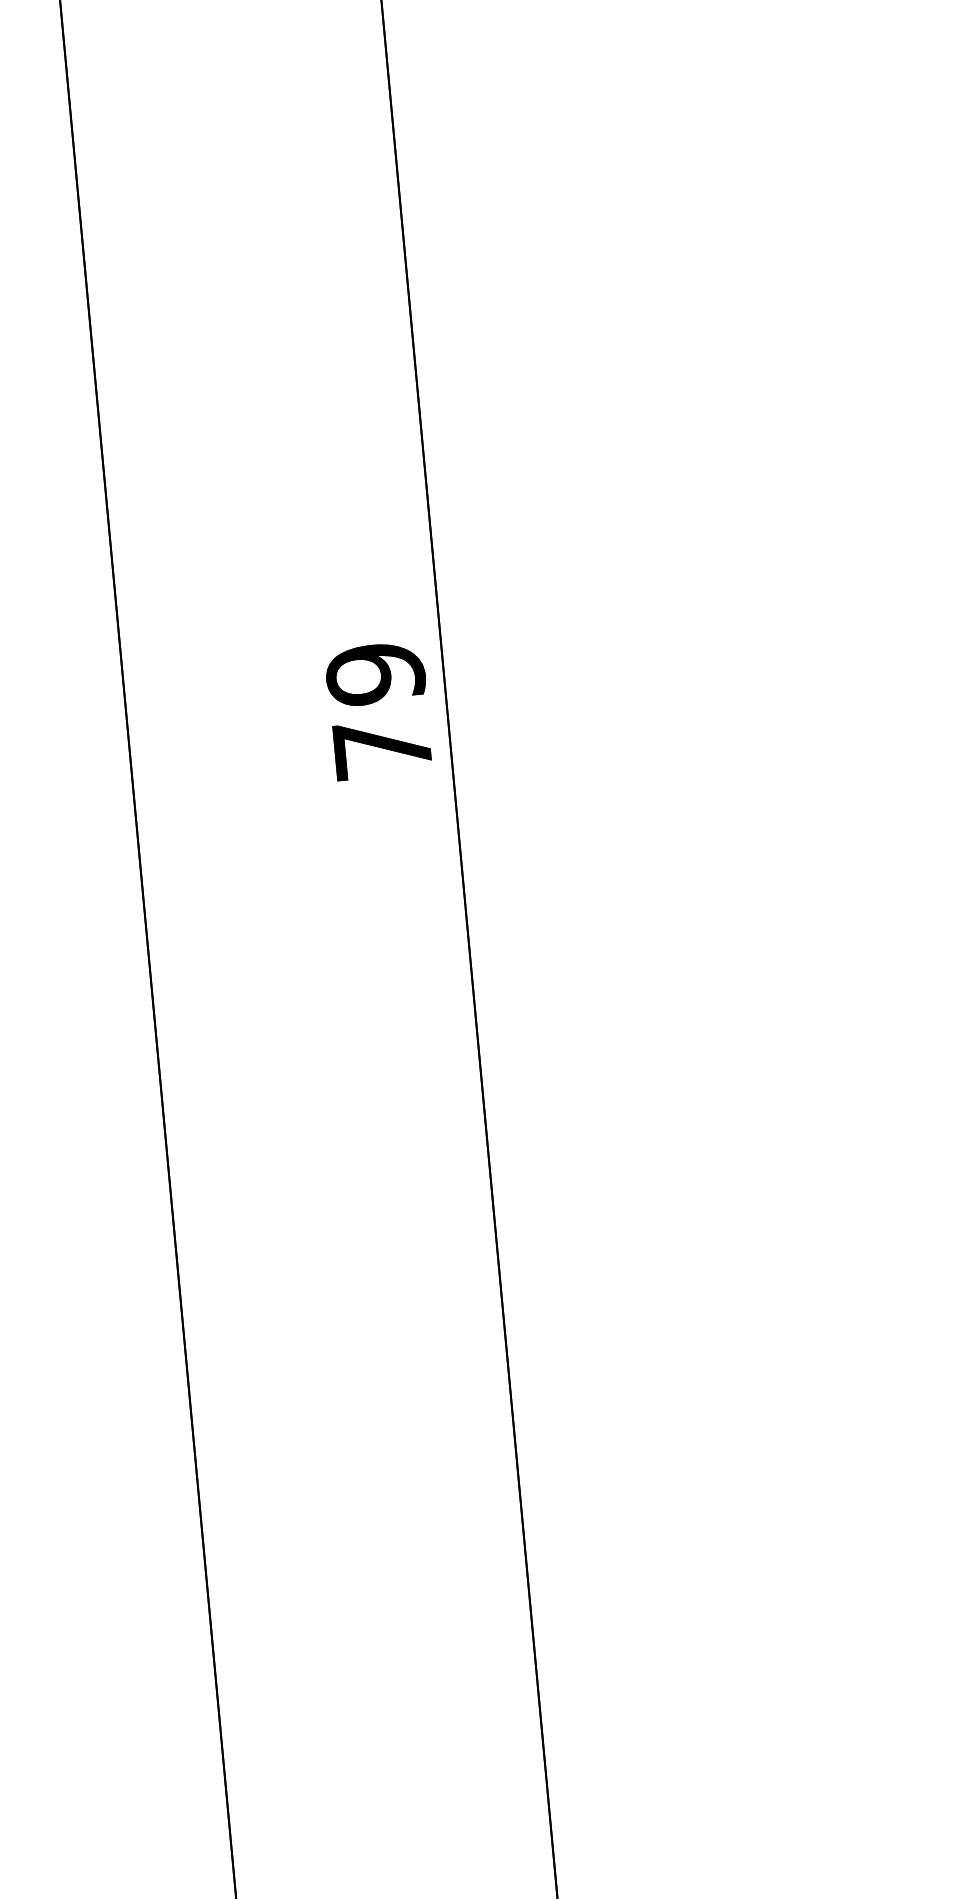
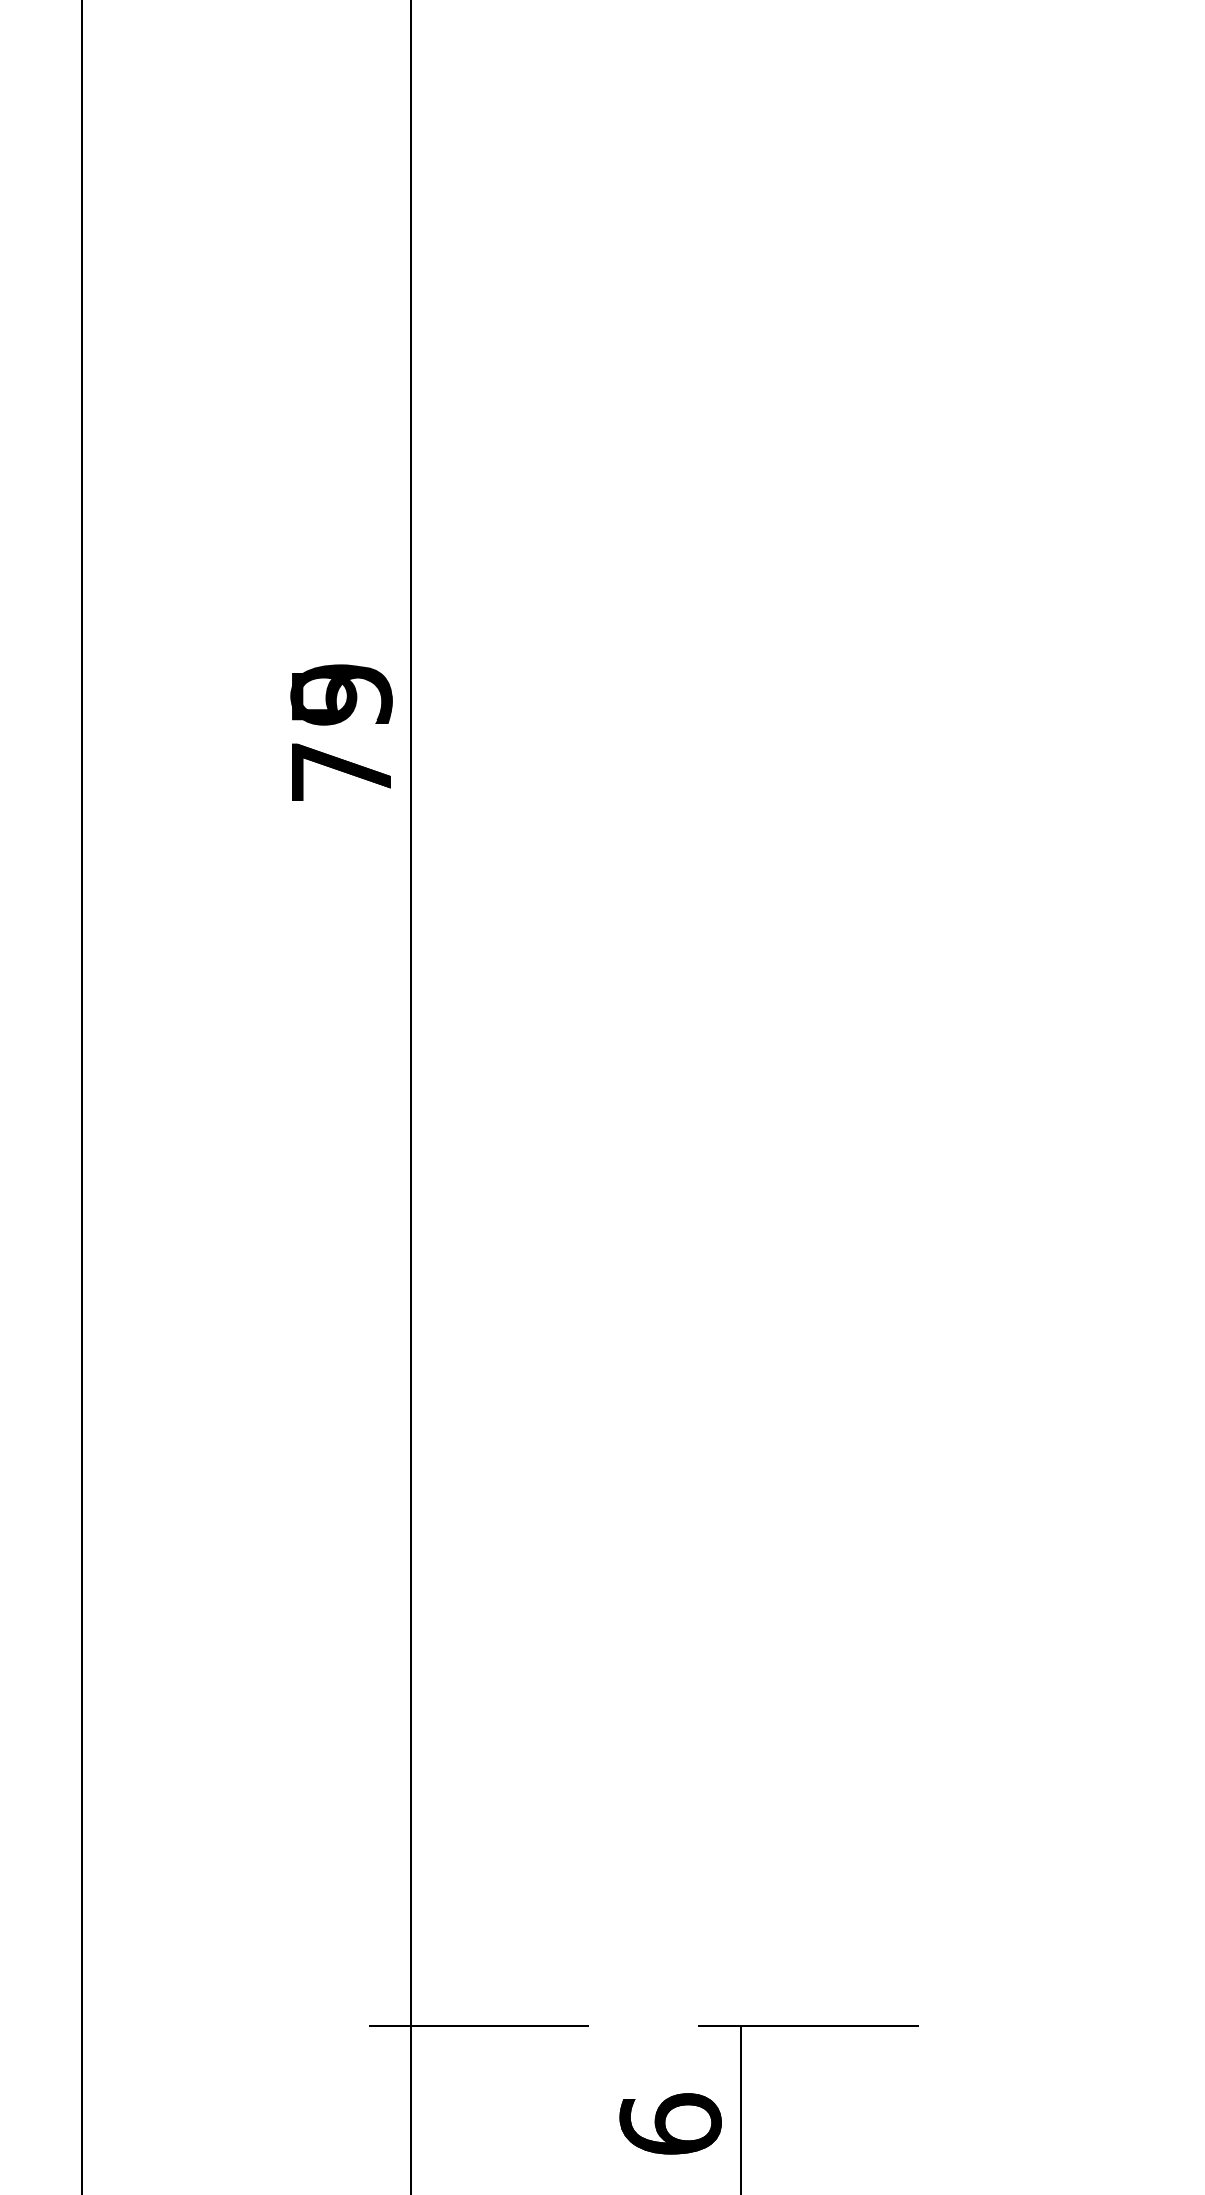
text: (375, 673) -> (341, 694), 79 -> 75

